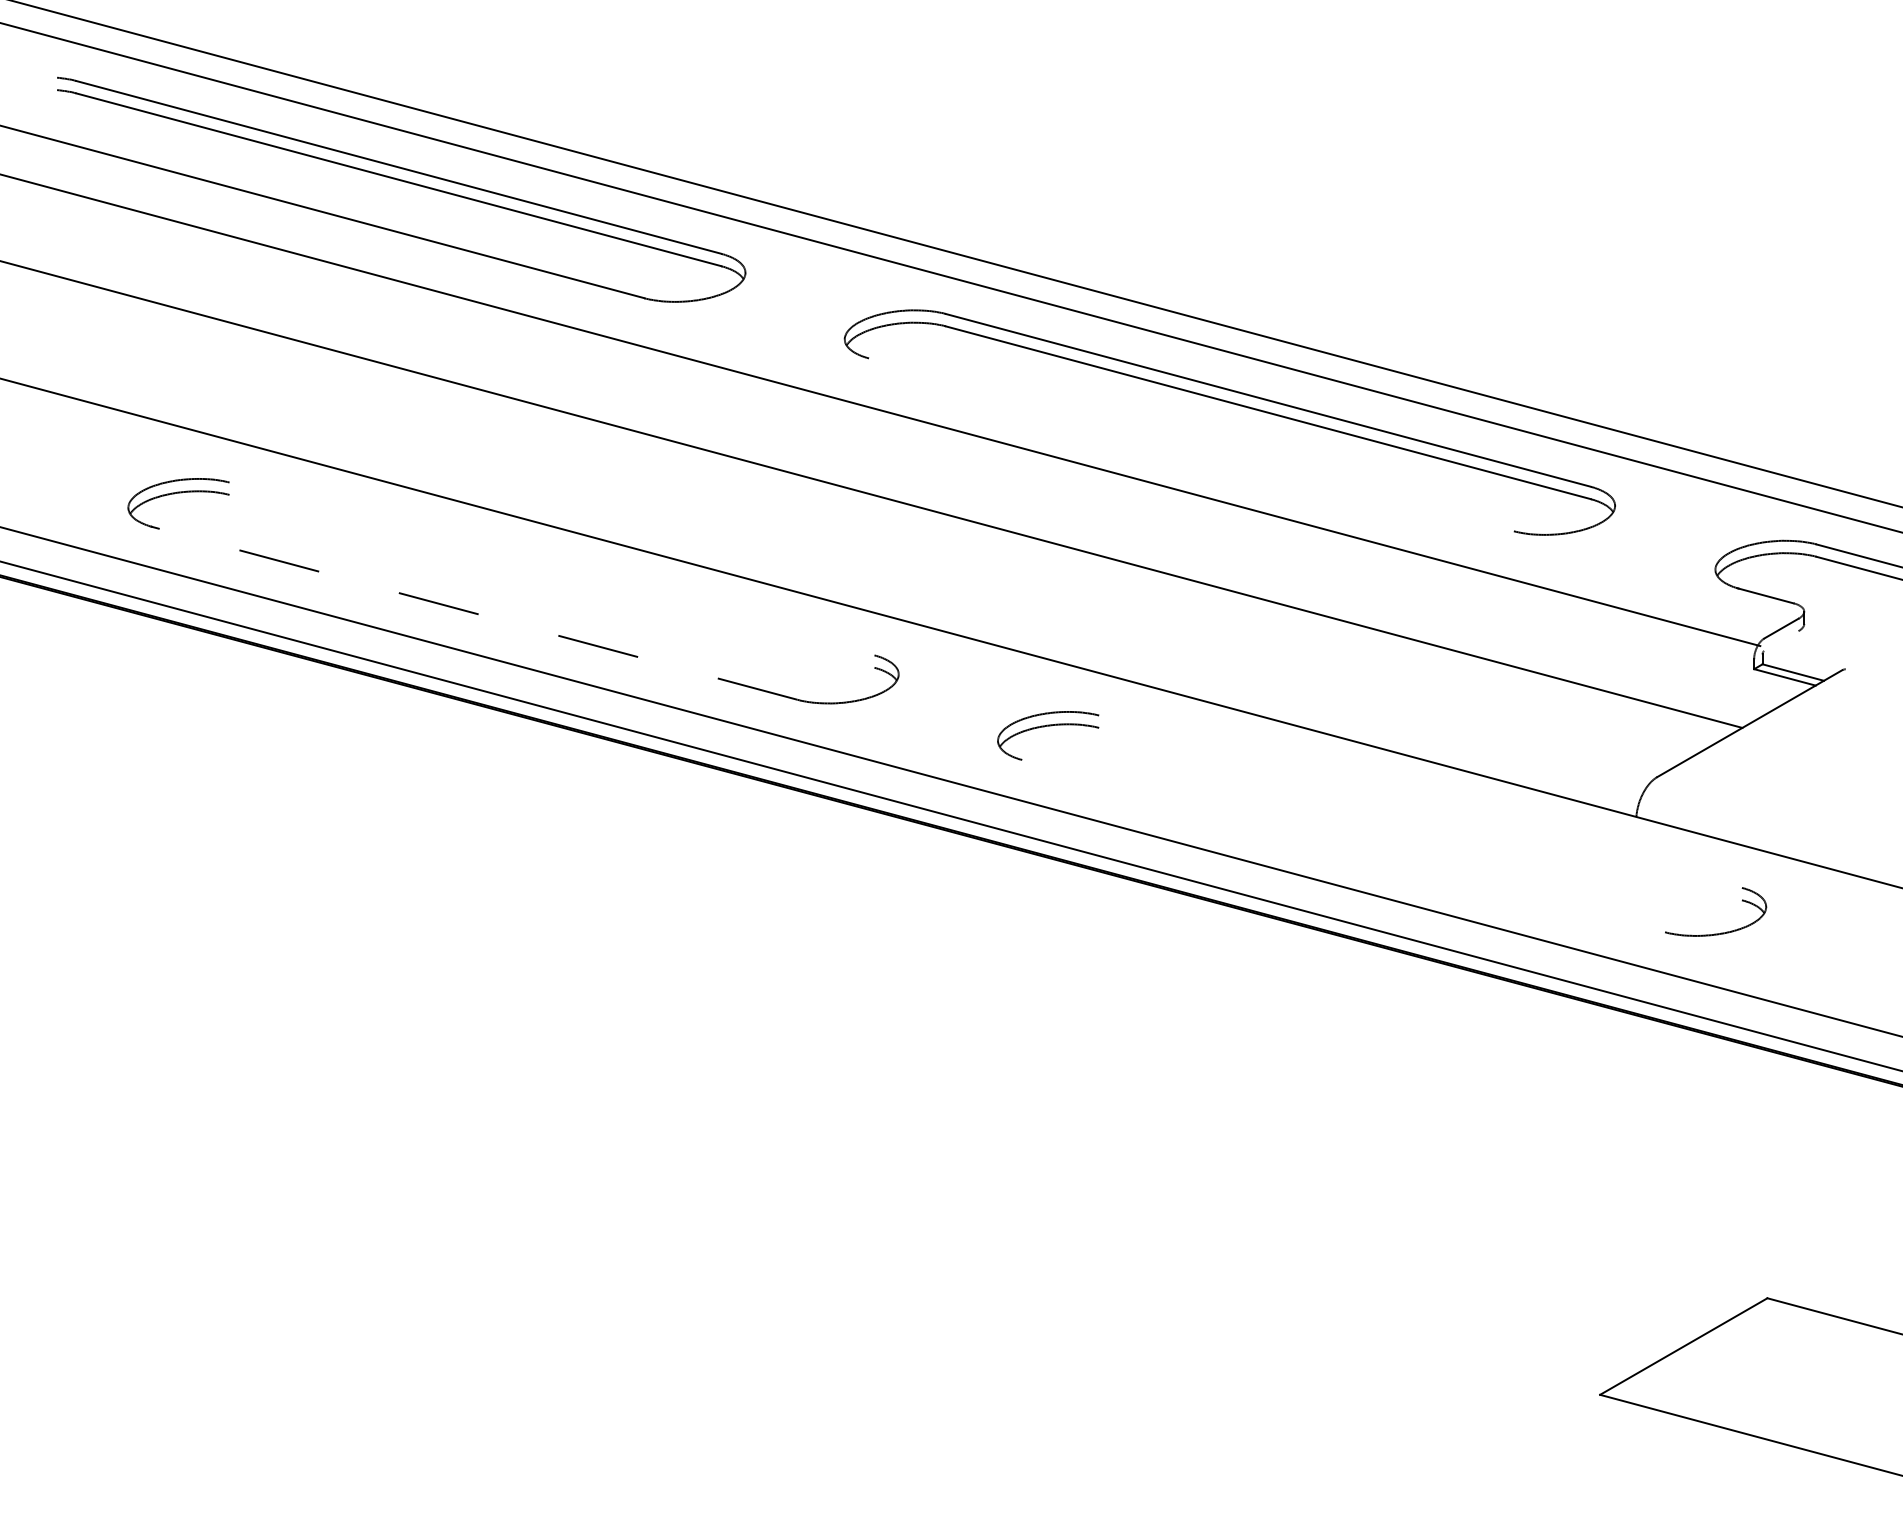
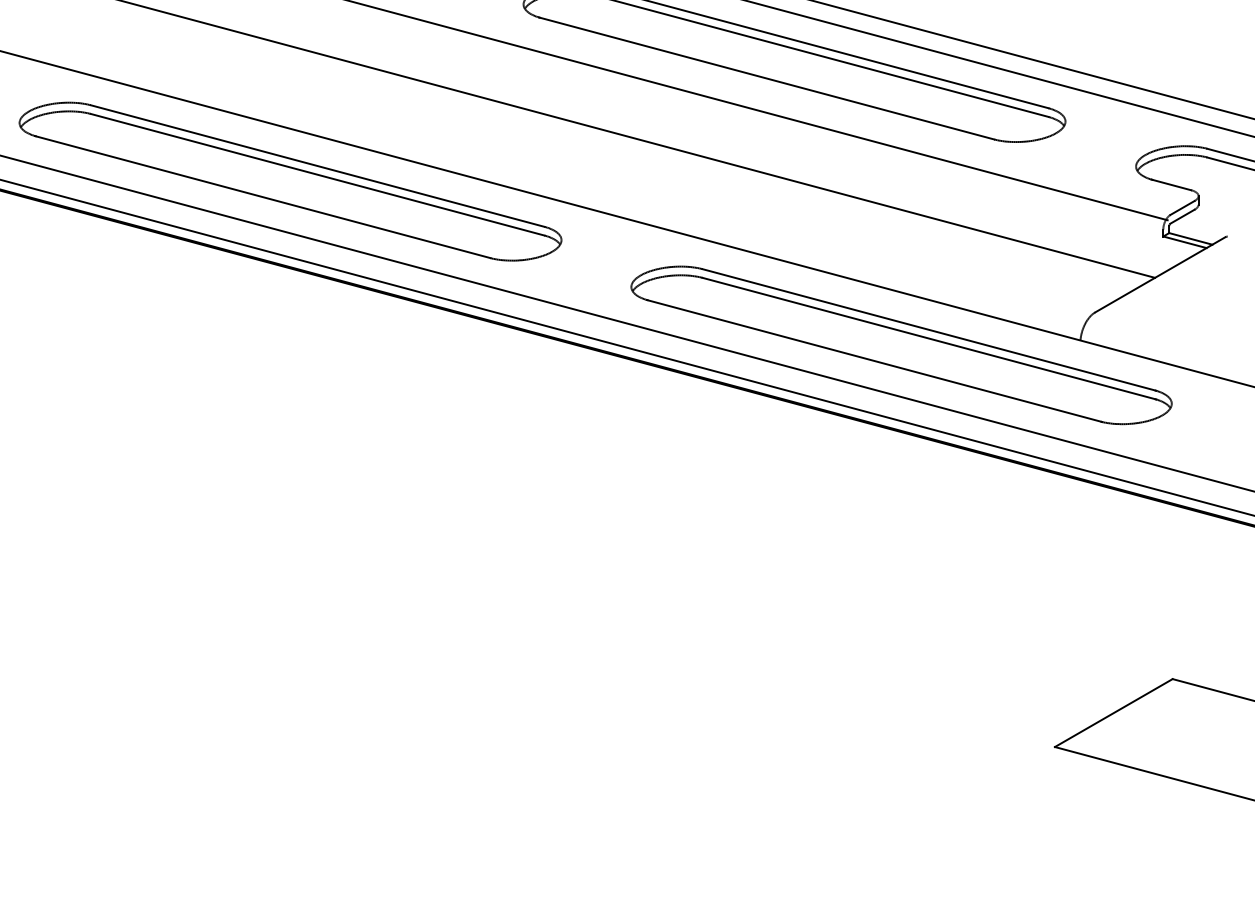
line: (1189, 444) -> (766, 78), added
line: (551, 568) -> (317, 165), added
line: (551, 580) -> (317, 174), added
line: (474, 613) -> (263, 197), dashed -> solid
line: (1781, 640) -> (1182, 216), added
line: (1421, 801) -> (929, 329), added
line: (1421, 813) -> (929, 338), added
line: (1343, 845) -> (874, 360), added

